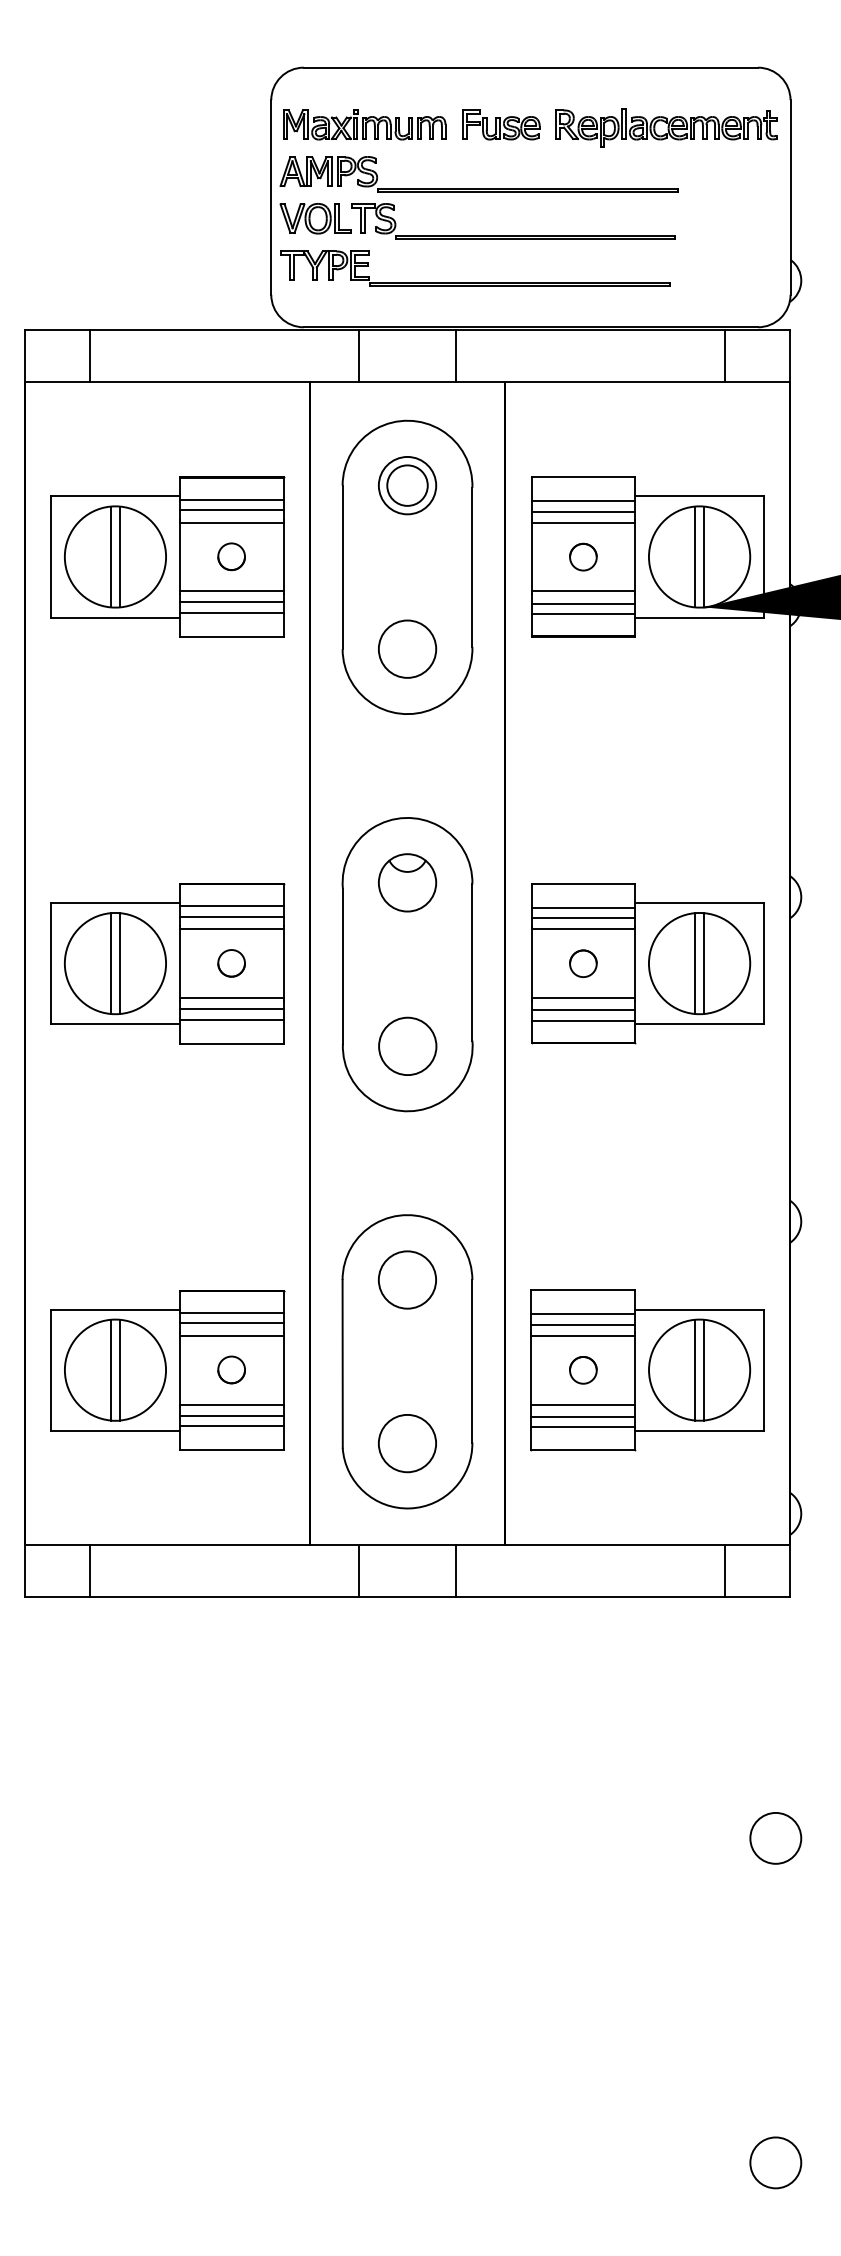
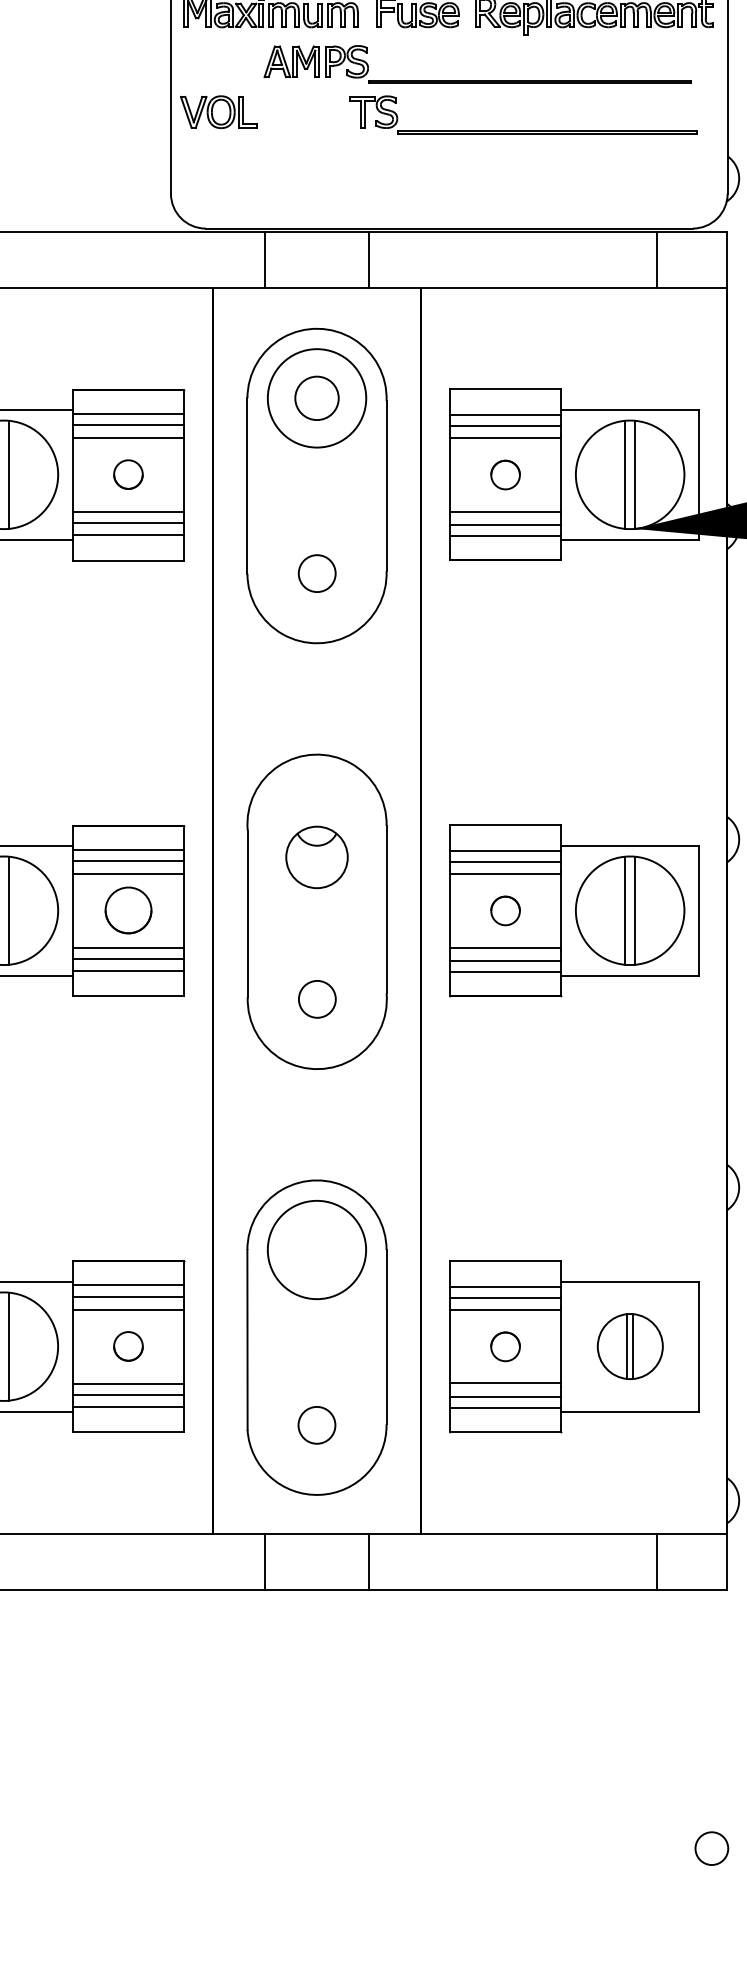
part: (478, 188) -> (476, 79), moved
part: (513, 235) -> (523, 130), moved
part: (475, 282) -> (389, 180), removed
circle: (407, 485) -> (317, 398), size x1.6
circle: (407, 648) -> (317, 572), size x0.6
part: (407, 882) -> (317, 857), moved
part: (231, 963) -> (128, 910), size x1.6
circle: (407, 1045) -> (317, 998), size x0.6
circle: (407, 1279) -> (317, 1249), size x1.6
part: (699, 1369) -> (630, 1345), size x0.6
circle: (407, 1443) -> (317, 1425), size x0.6
circle: (775, 1837) -> (711, 1847), size x0.6

